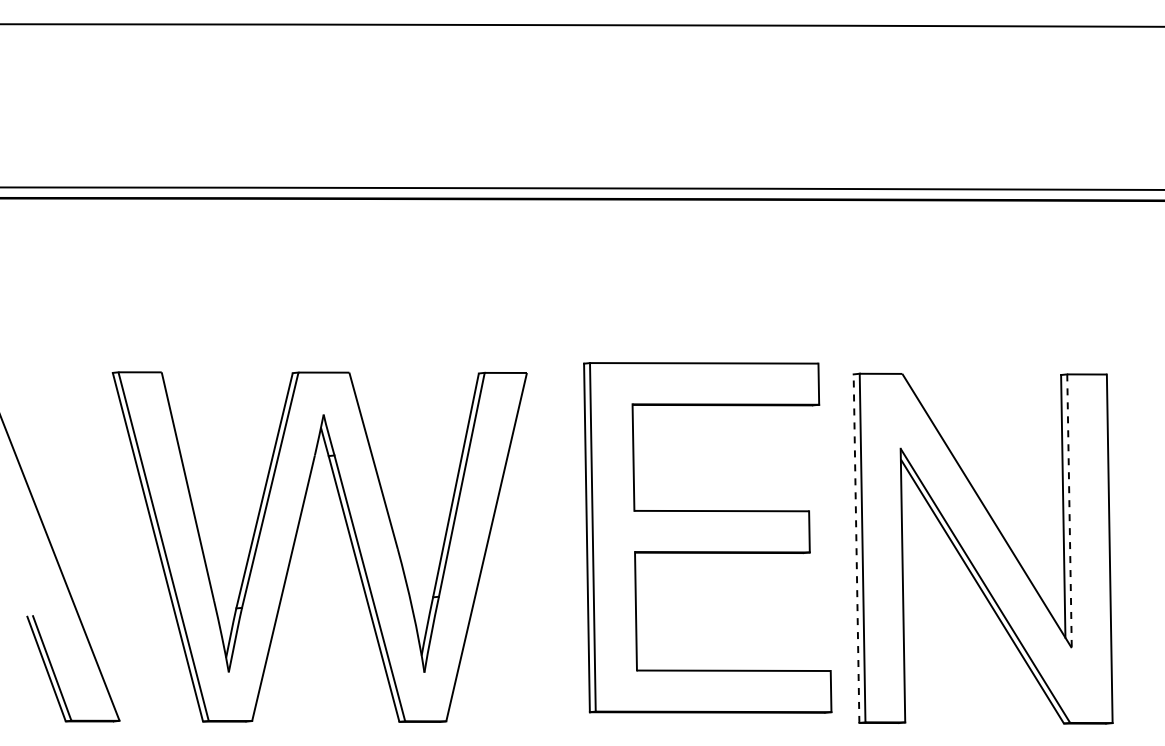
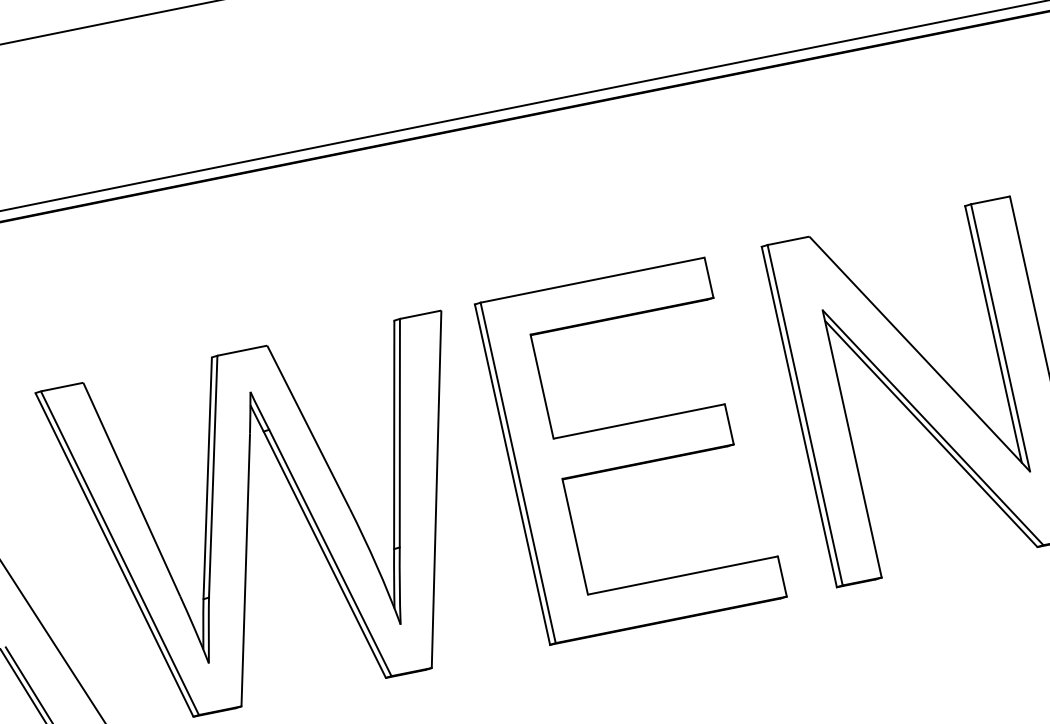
line: (1069, 511) -> (1000, 338), dashed -> solid
part: (707, 537) -> (630, 450), moved
line: (856, 548) -> (799, 416), dashed -> solid

